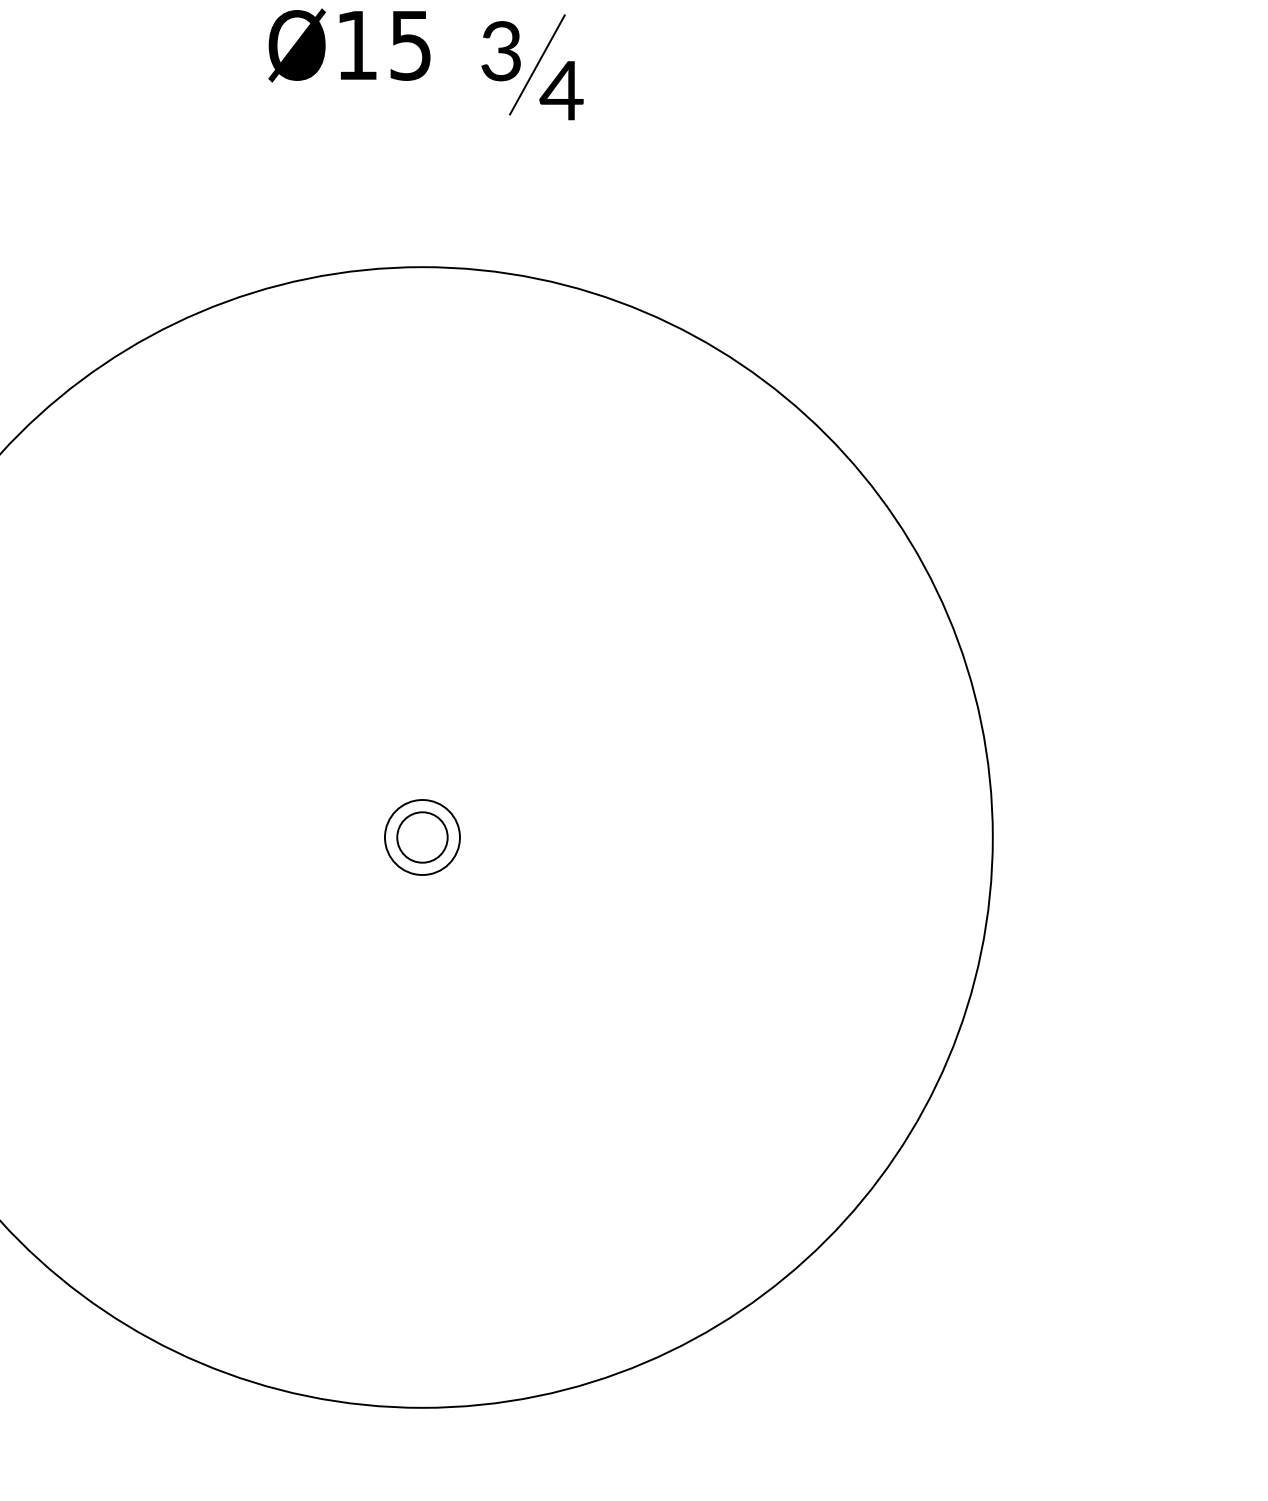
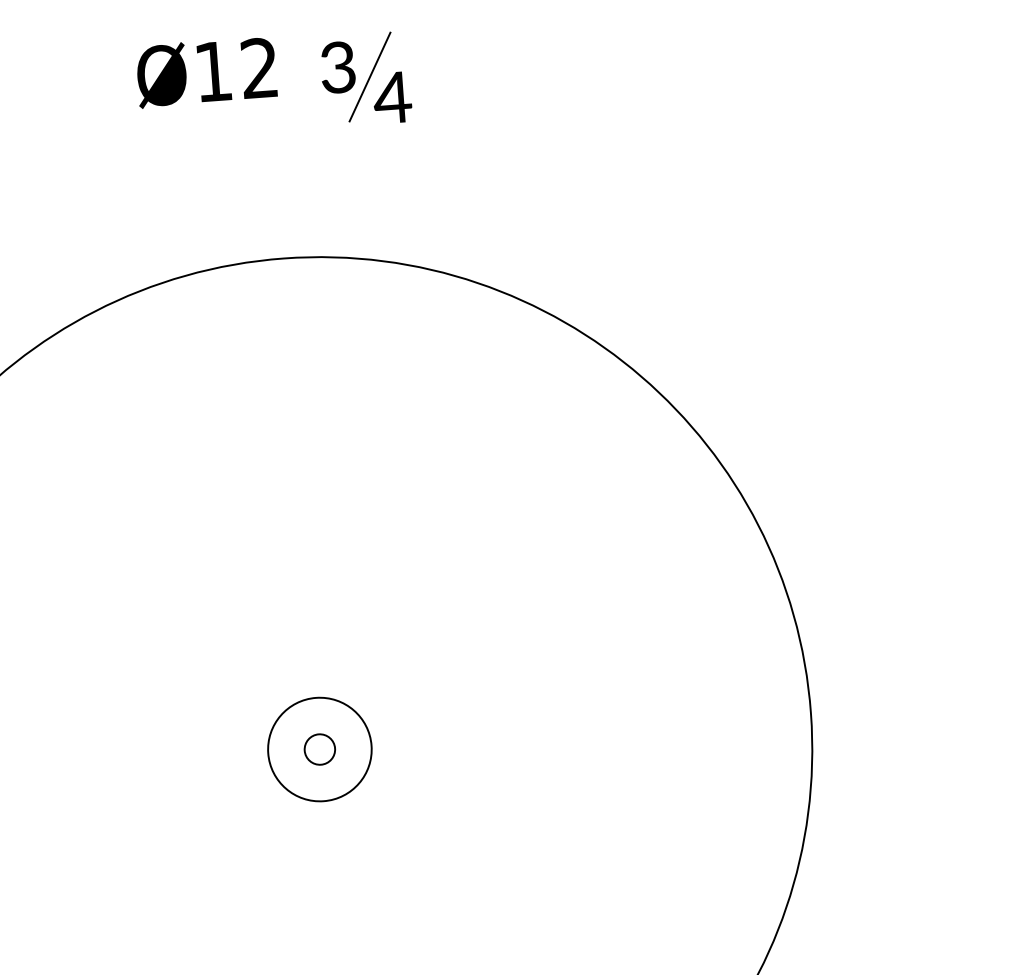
text: (410, 45) -> (259, 68), Ø15 -> Ø12
circle: (421, 837) -> (319, 749), size x1.6
circle: (422, 837) -> (319, 749), size x0.7

